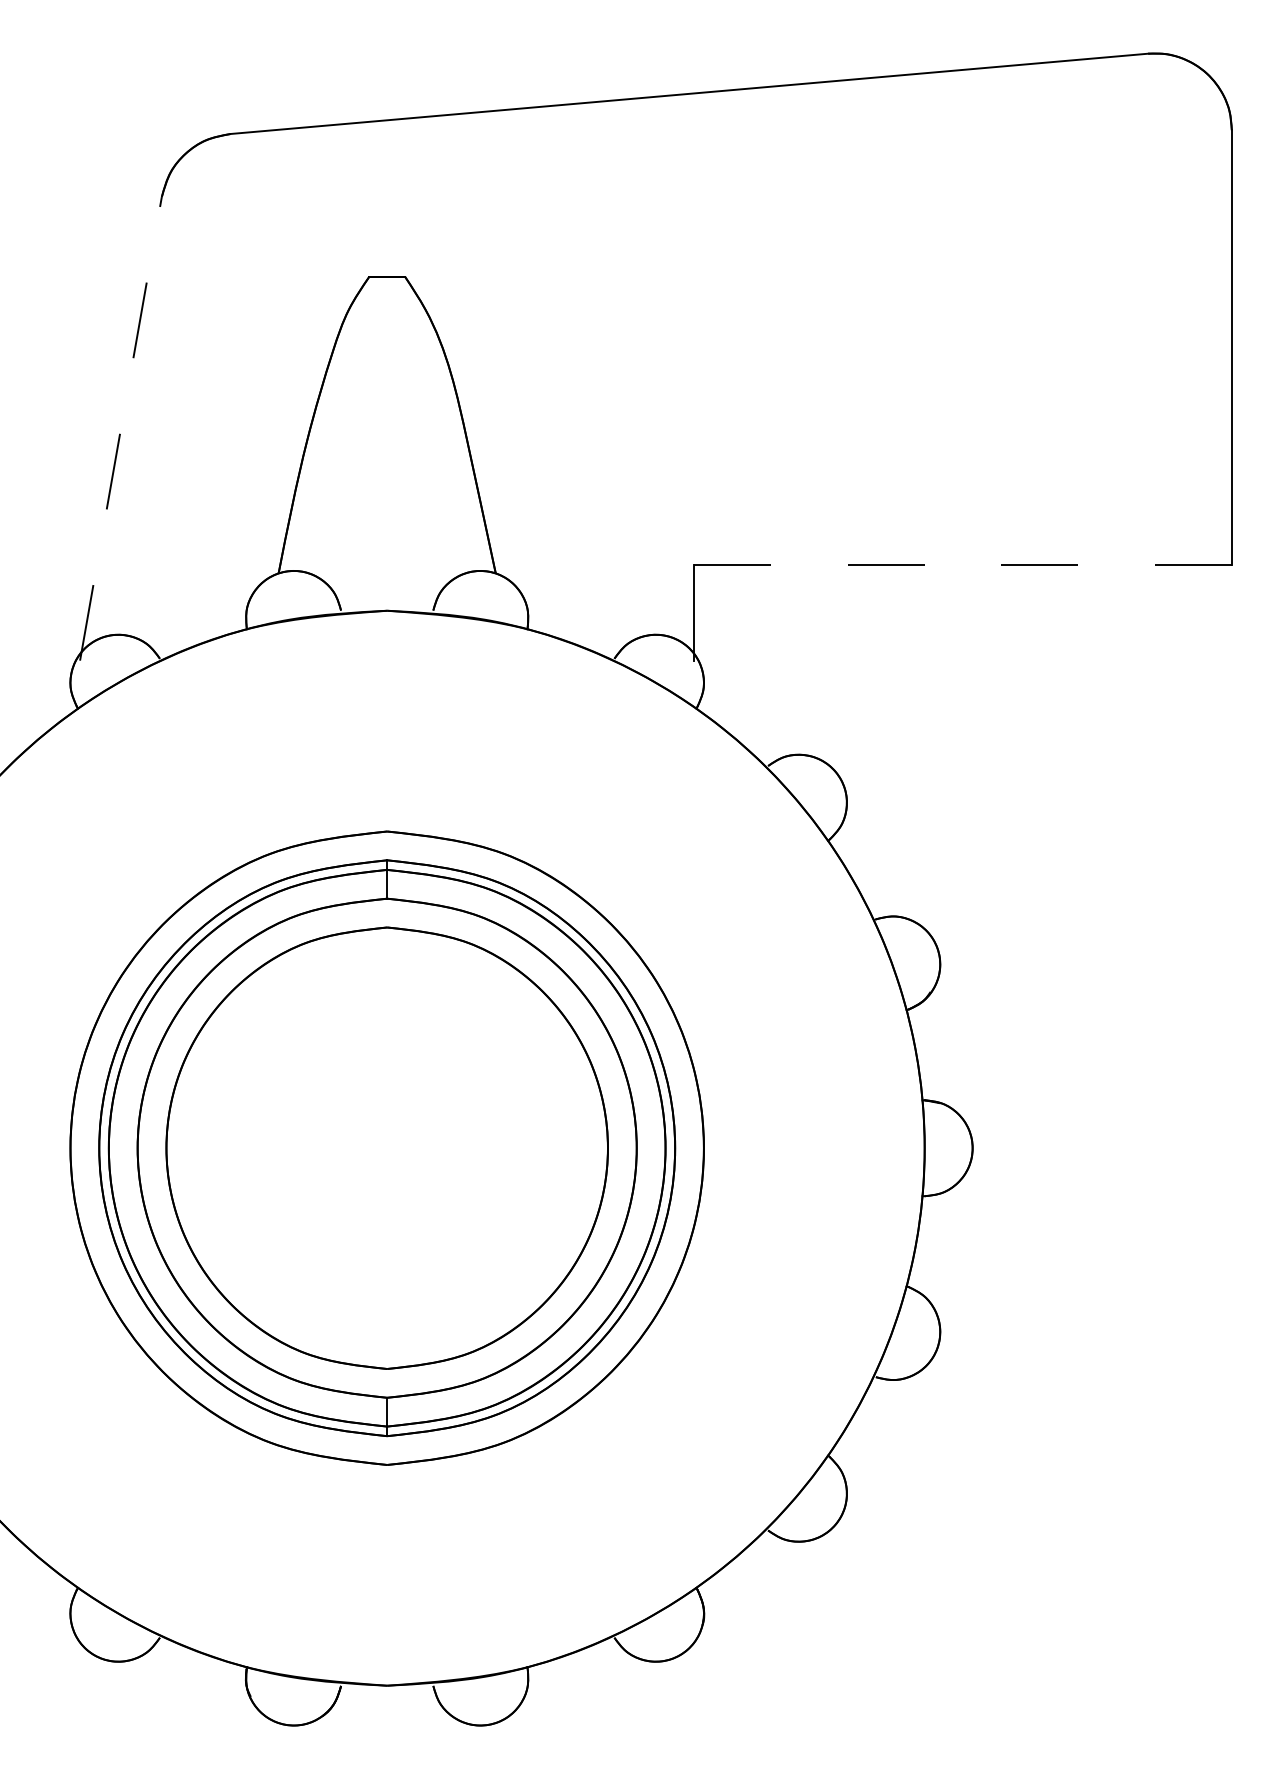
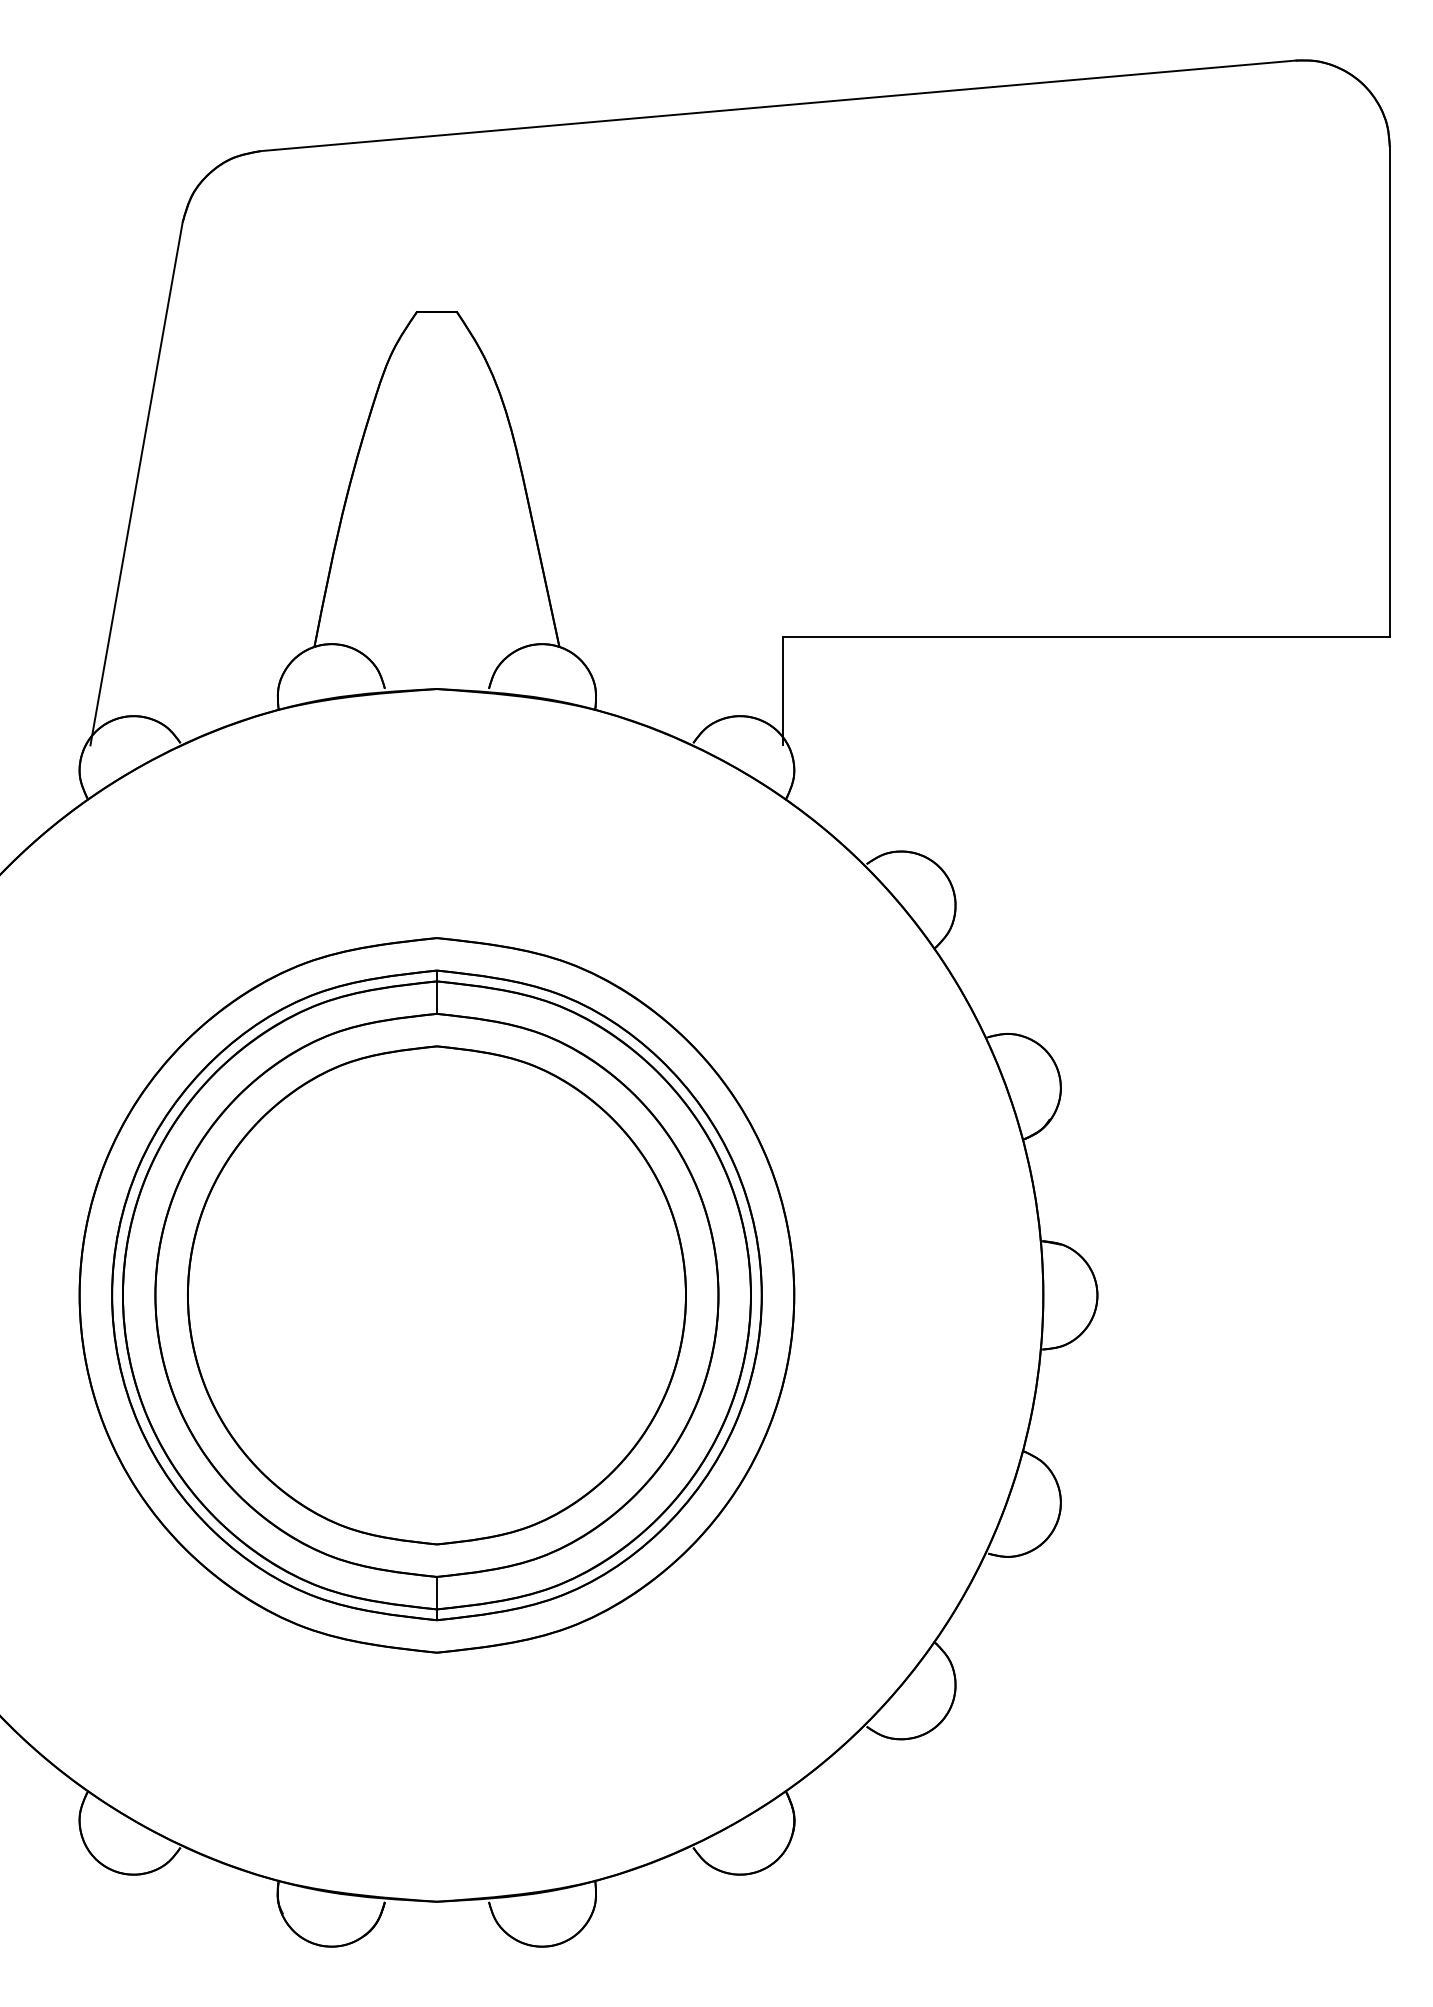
line: (120, 428) -> (136, 483), dashed -> solid
line: (962, 565) -> (1086, 637), dashed -> solid

